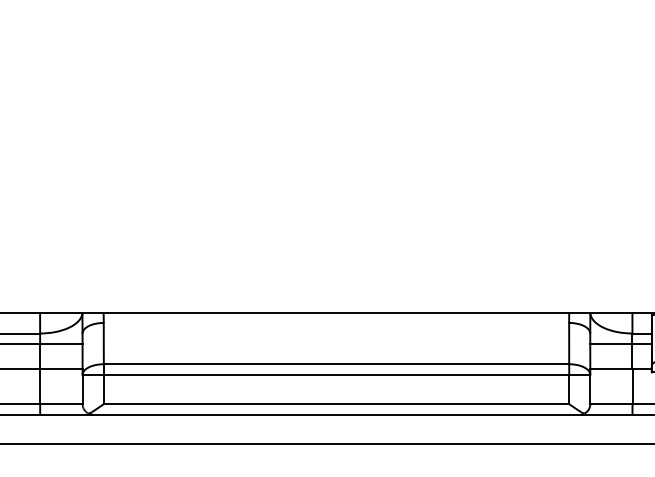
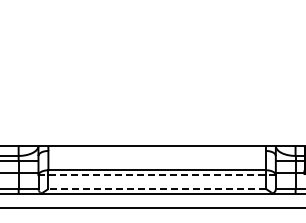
line: (337, 375) -> (157, 175), solid -> dashed
line: (337, 403) -> (157, 188), solid -> dashed

